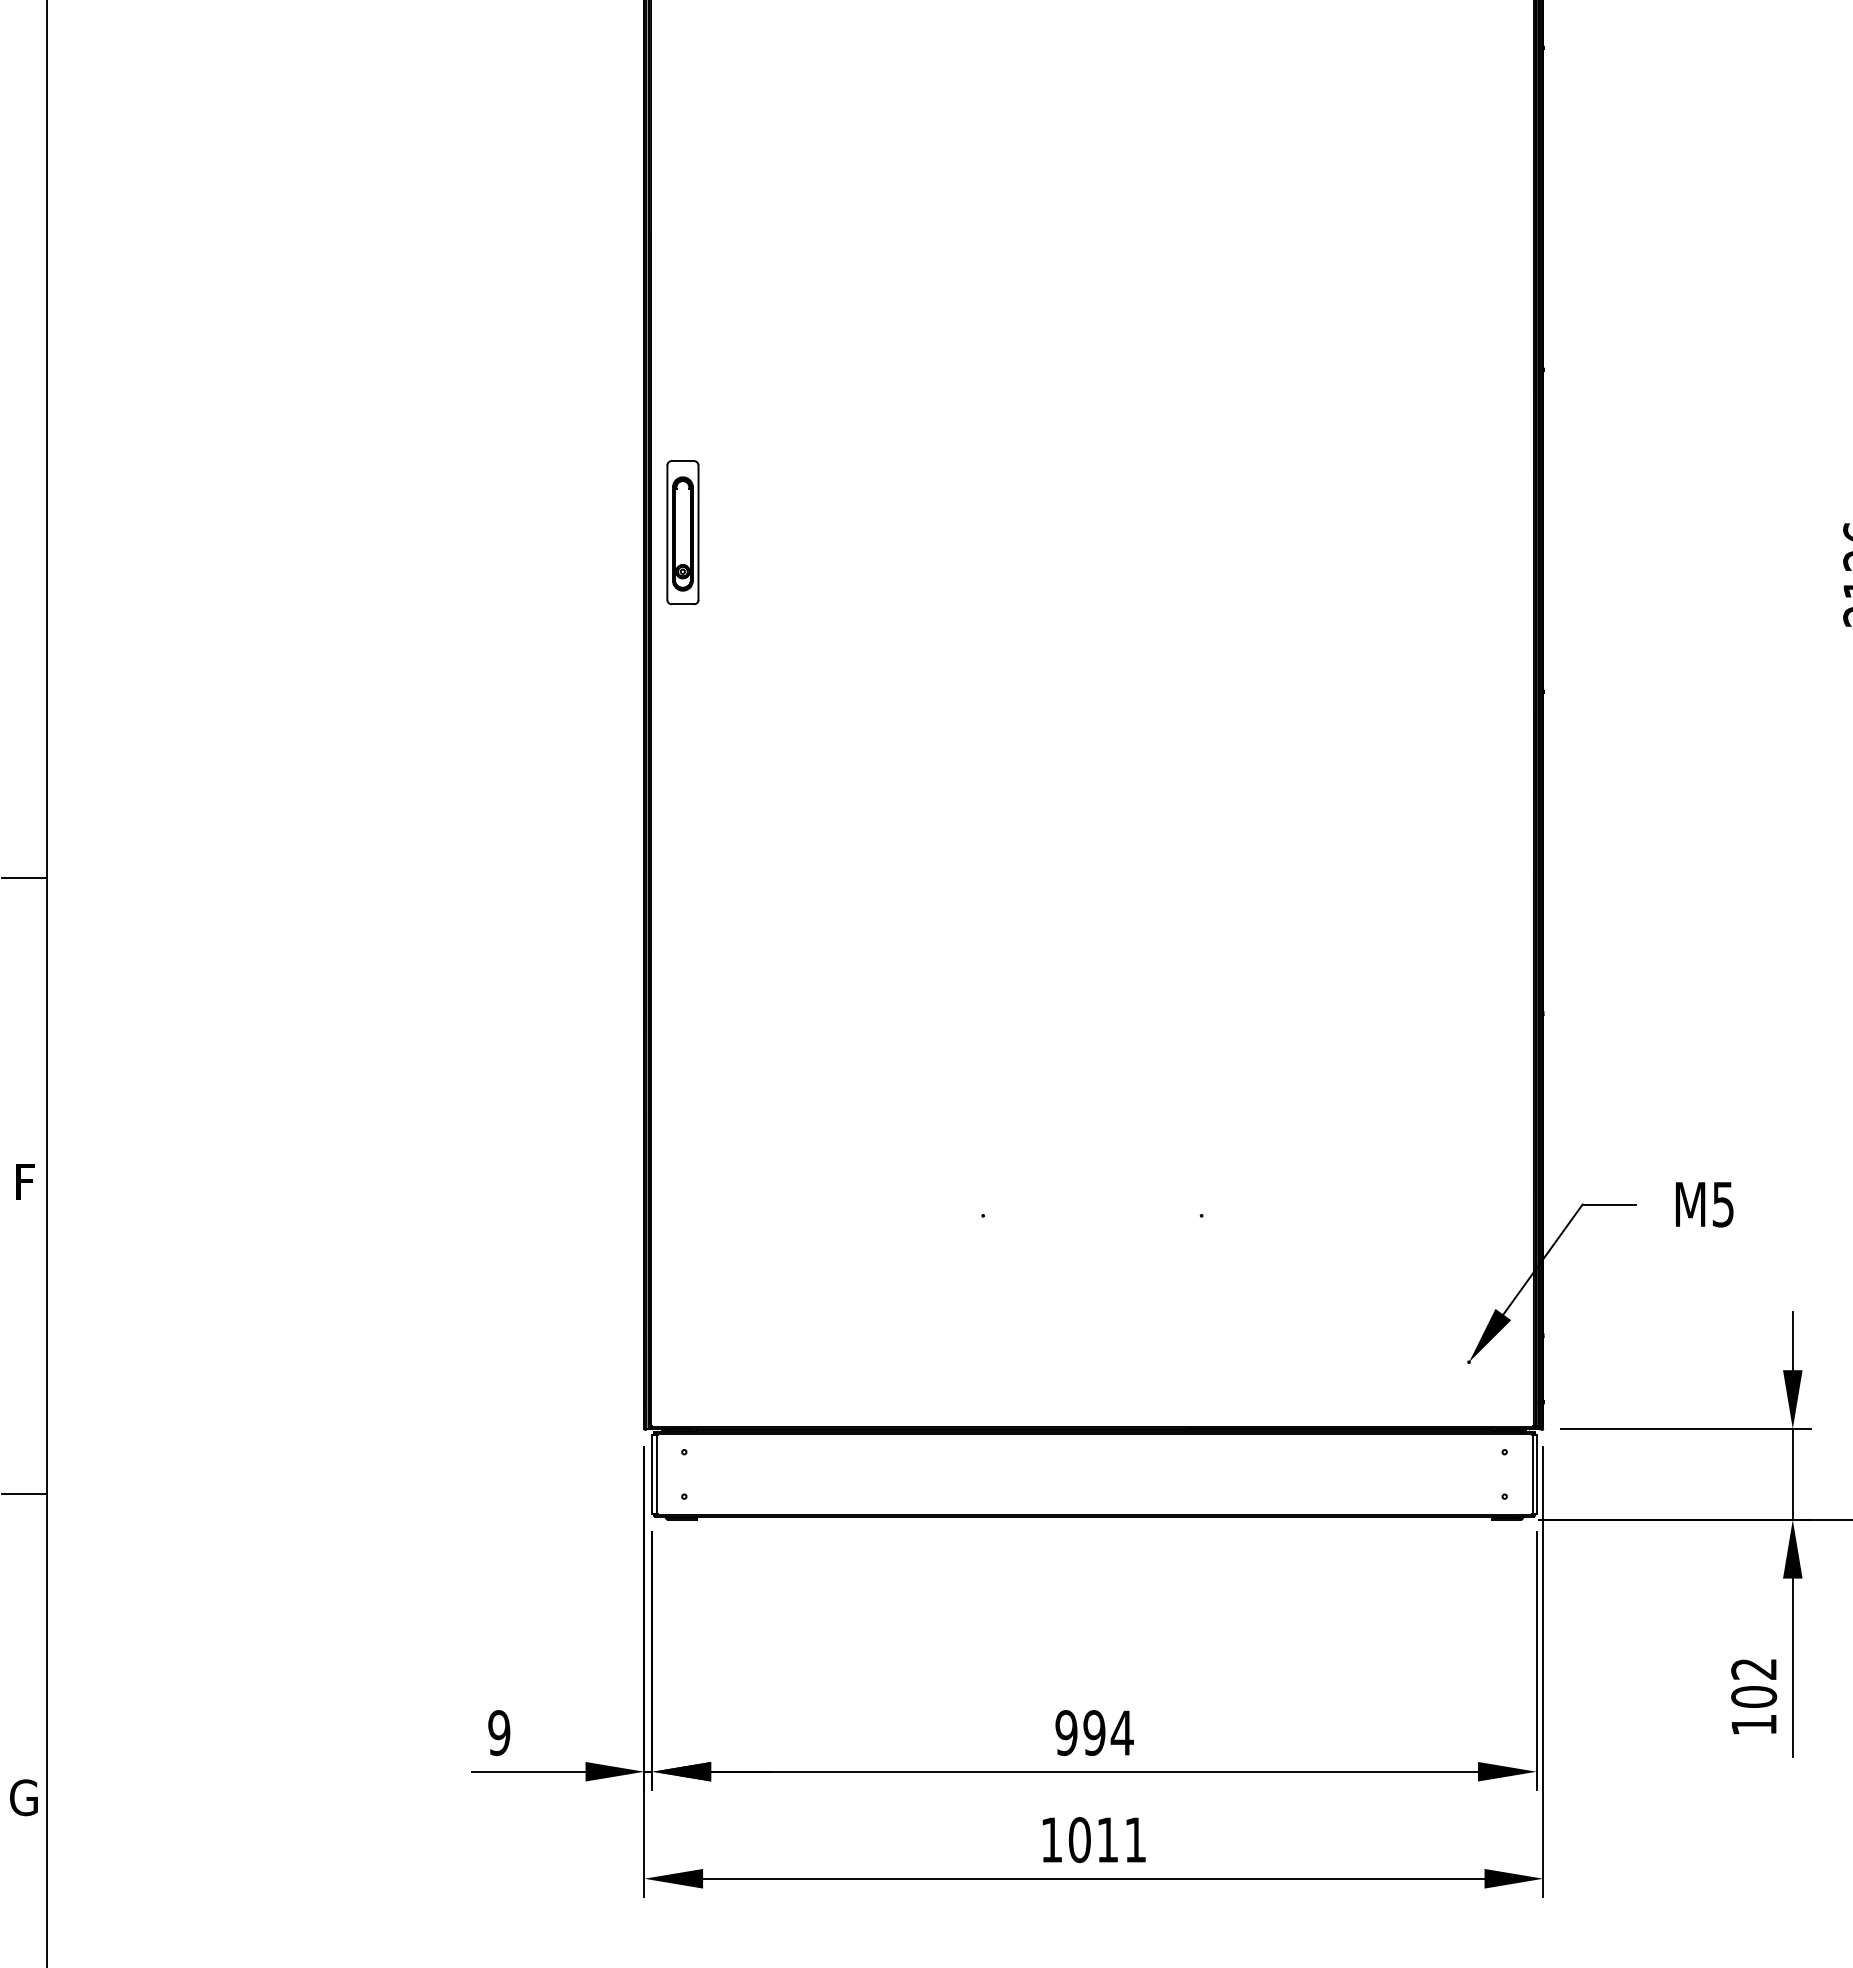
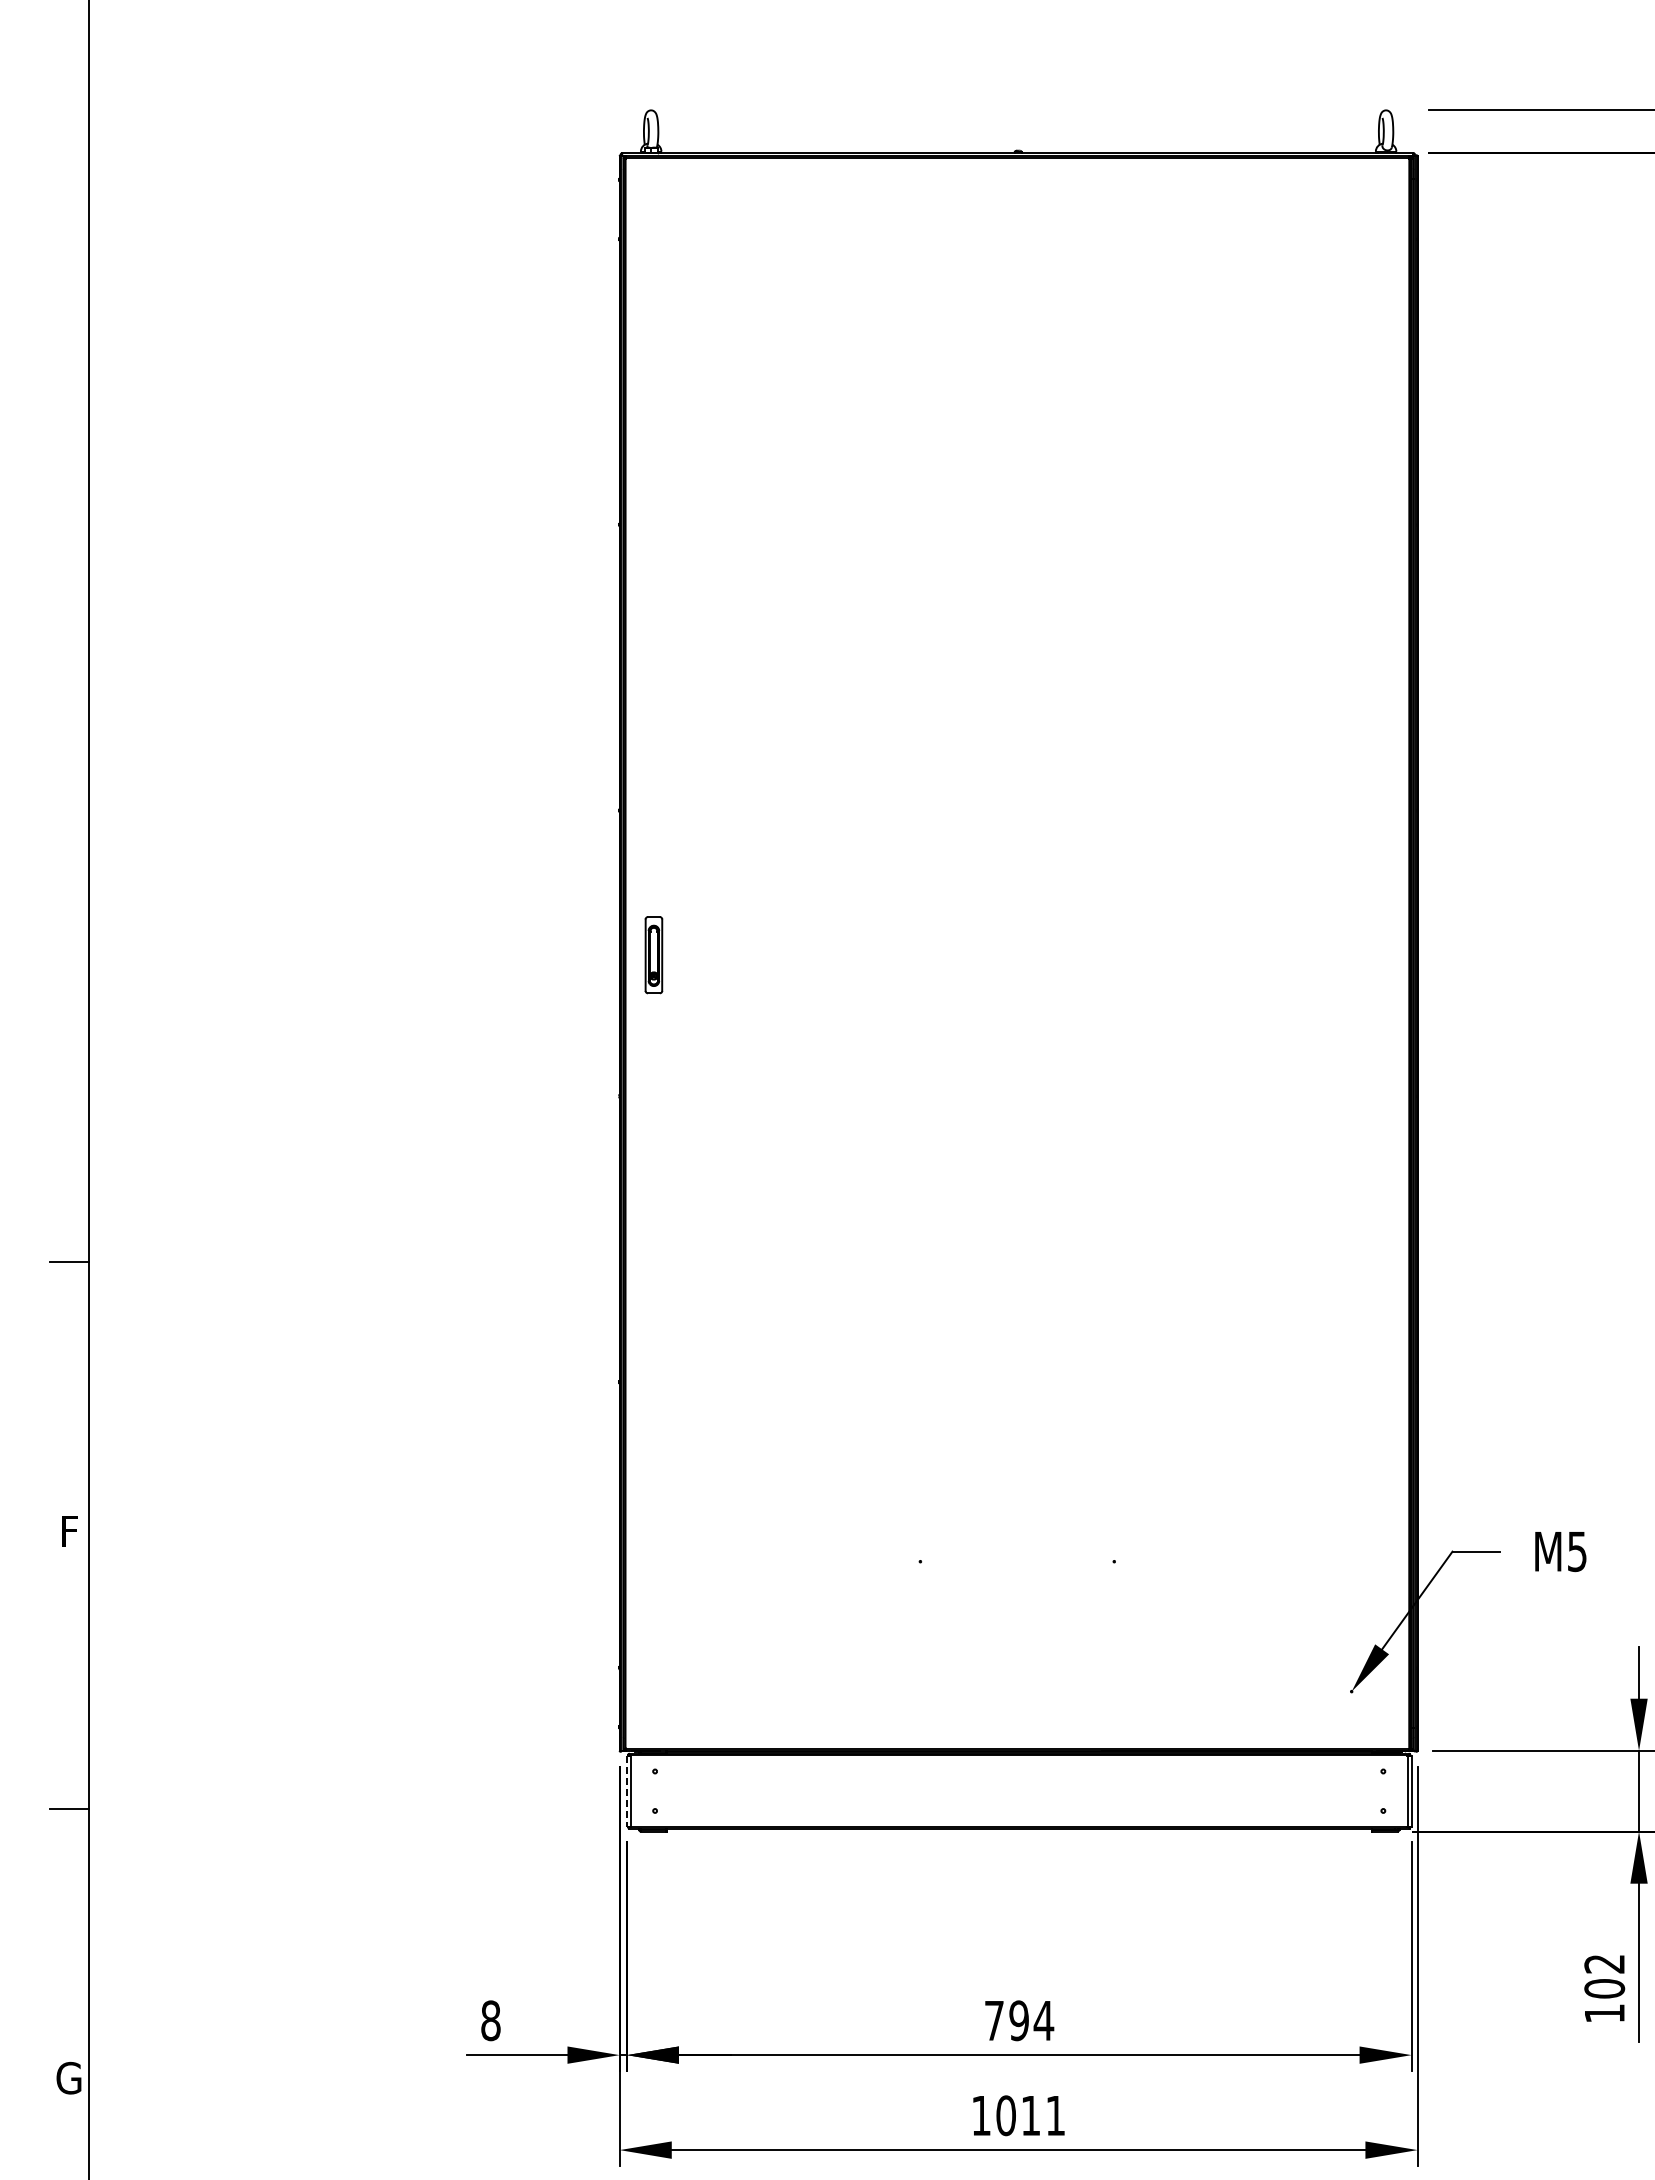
part: (682, 531) -> (653, 954), size x0.6
line: (652, 1474) -> (626, 1791), solid -> dashed
text: (498, 1732) -> (490, 2020), 9 -> 8
text: (1066, 1732) -> (994, 2020), 994 -> 794

